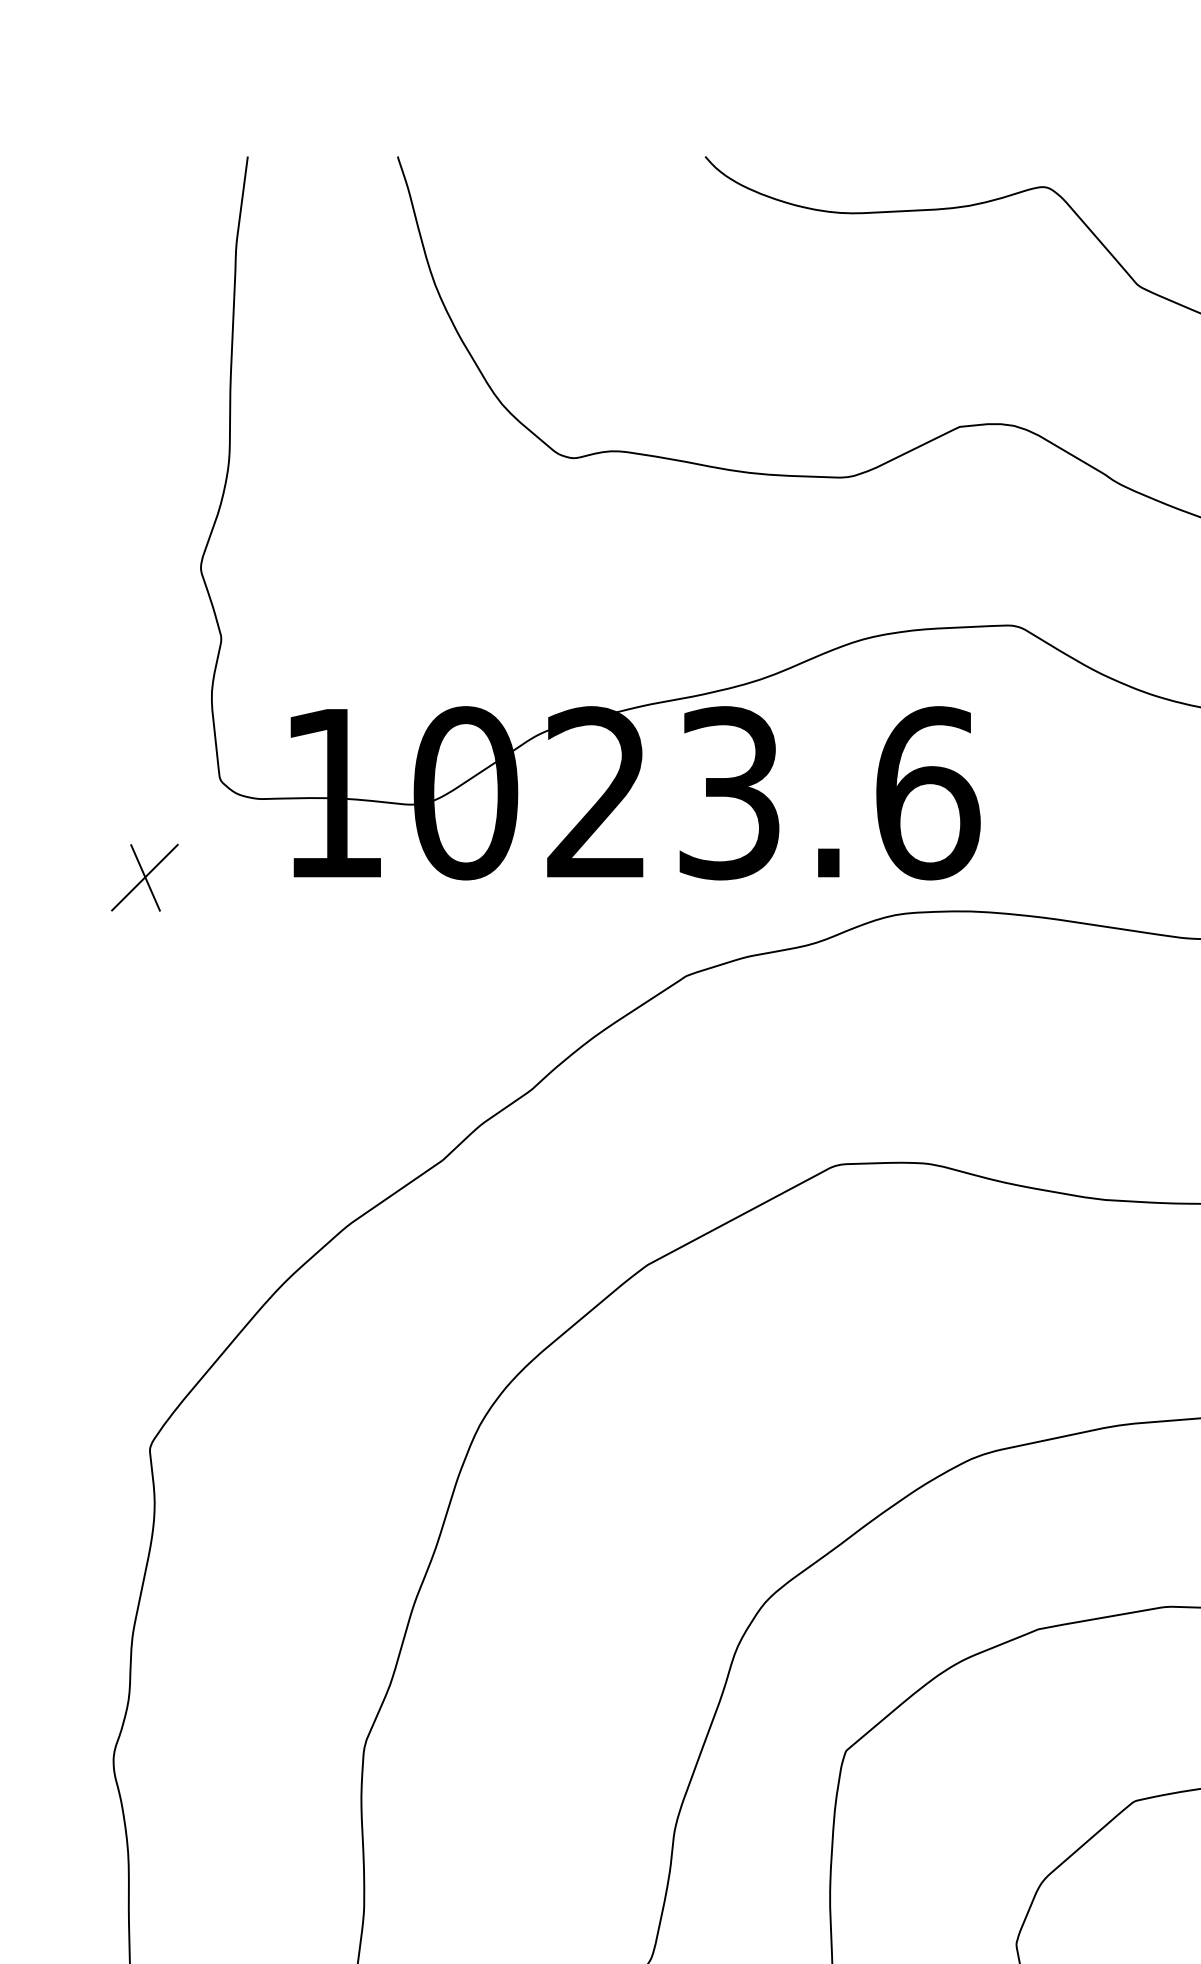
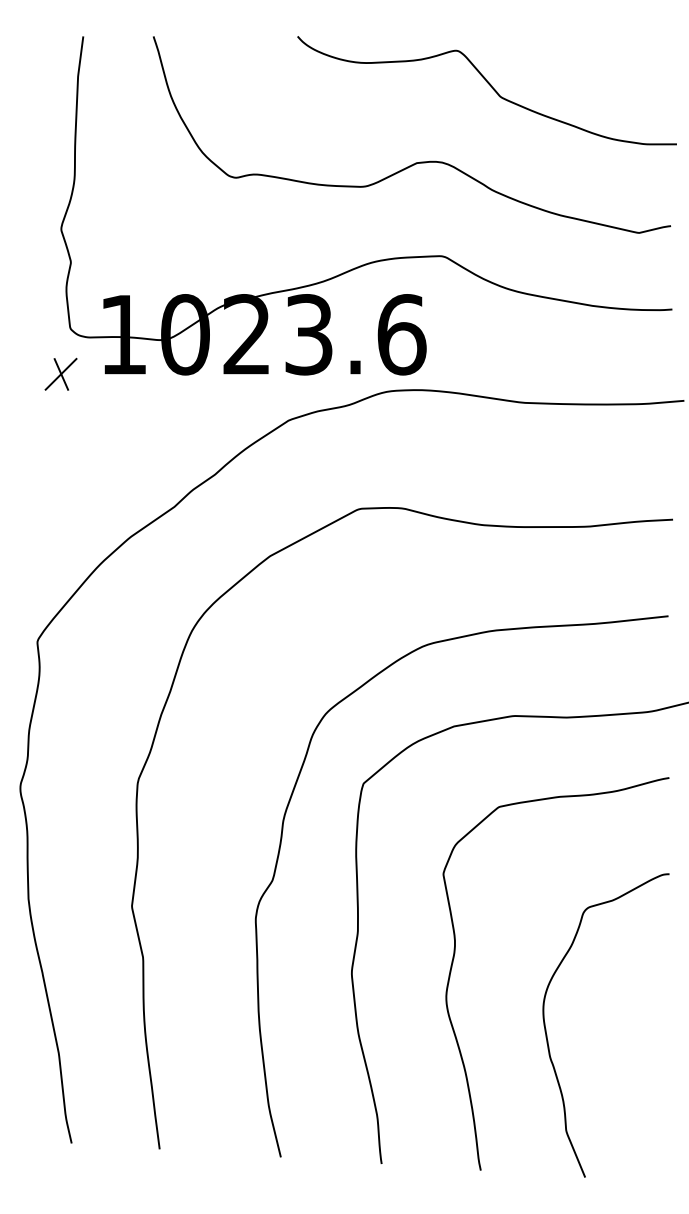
part: (143, 875) -> (60, 373), moved

